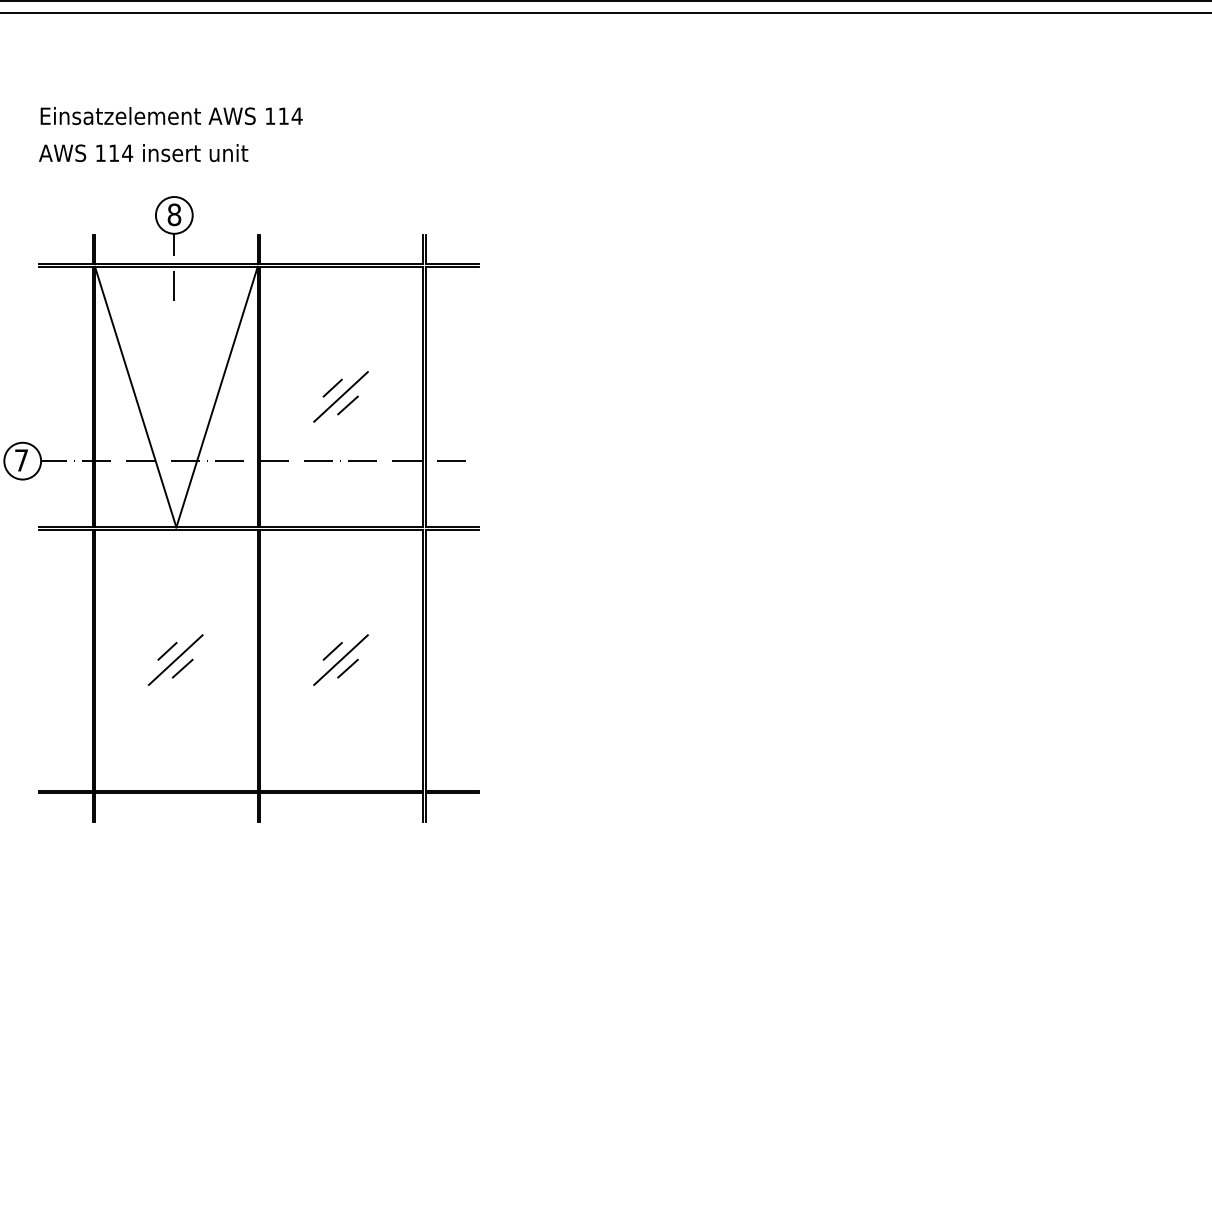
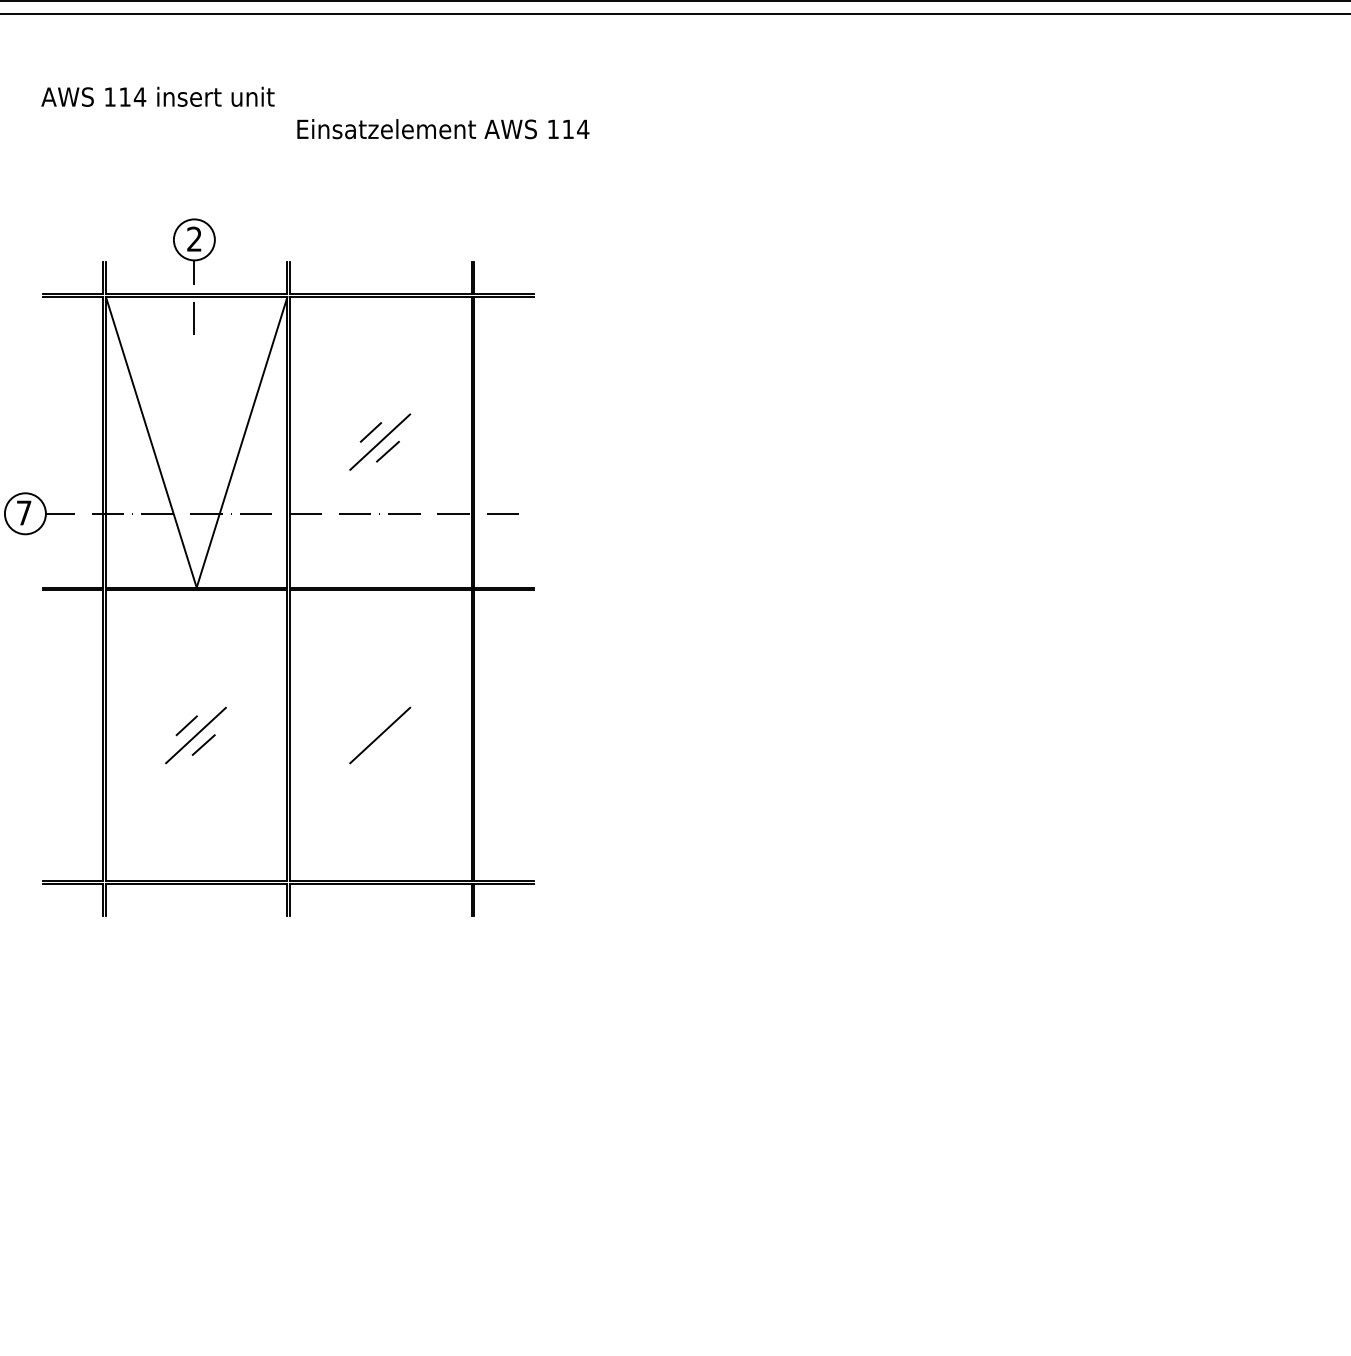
text: (171, 115) -> (443, 128), moved
text: (143, 153) -> (157, 97), moved
text: (174, 214) -> (194, 238), 8 -> 2
line: (332, 651) -> (370, 725), removed
line: (347, 668) -> (387, 744), removed

